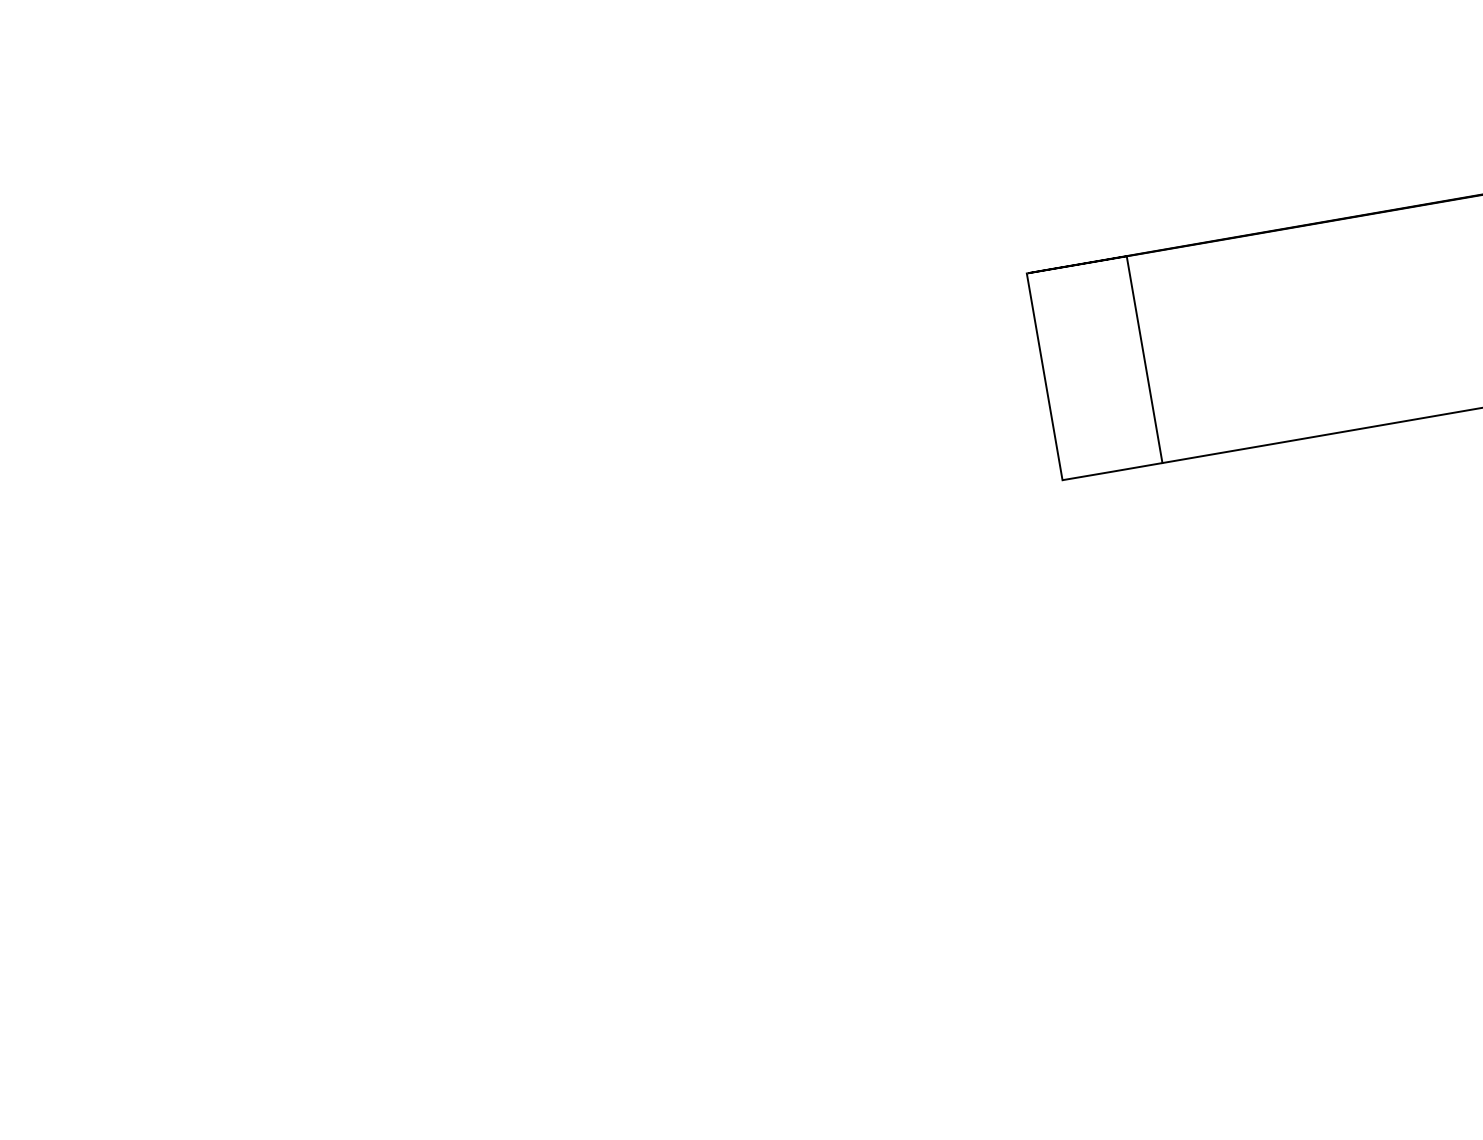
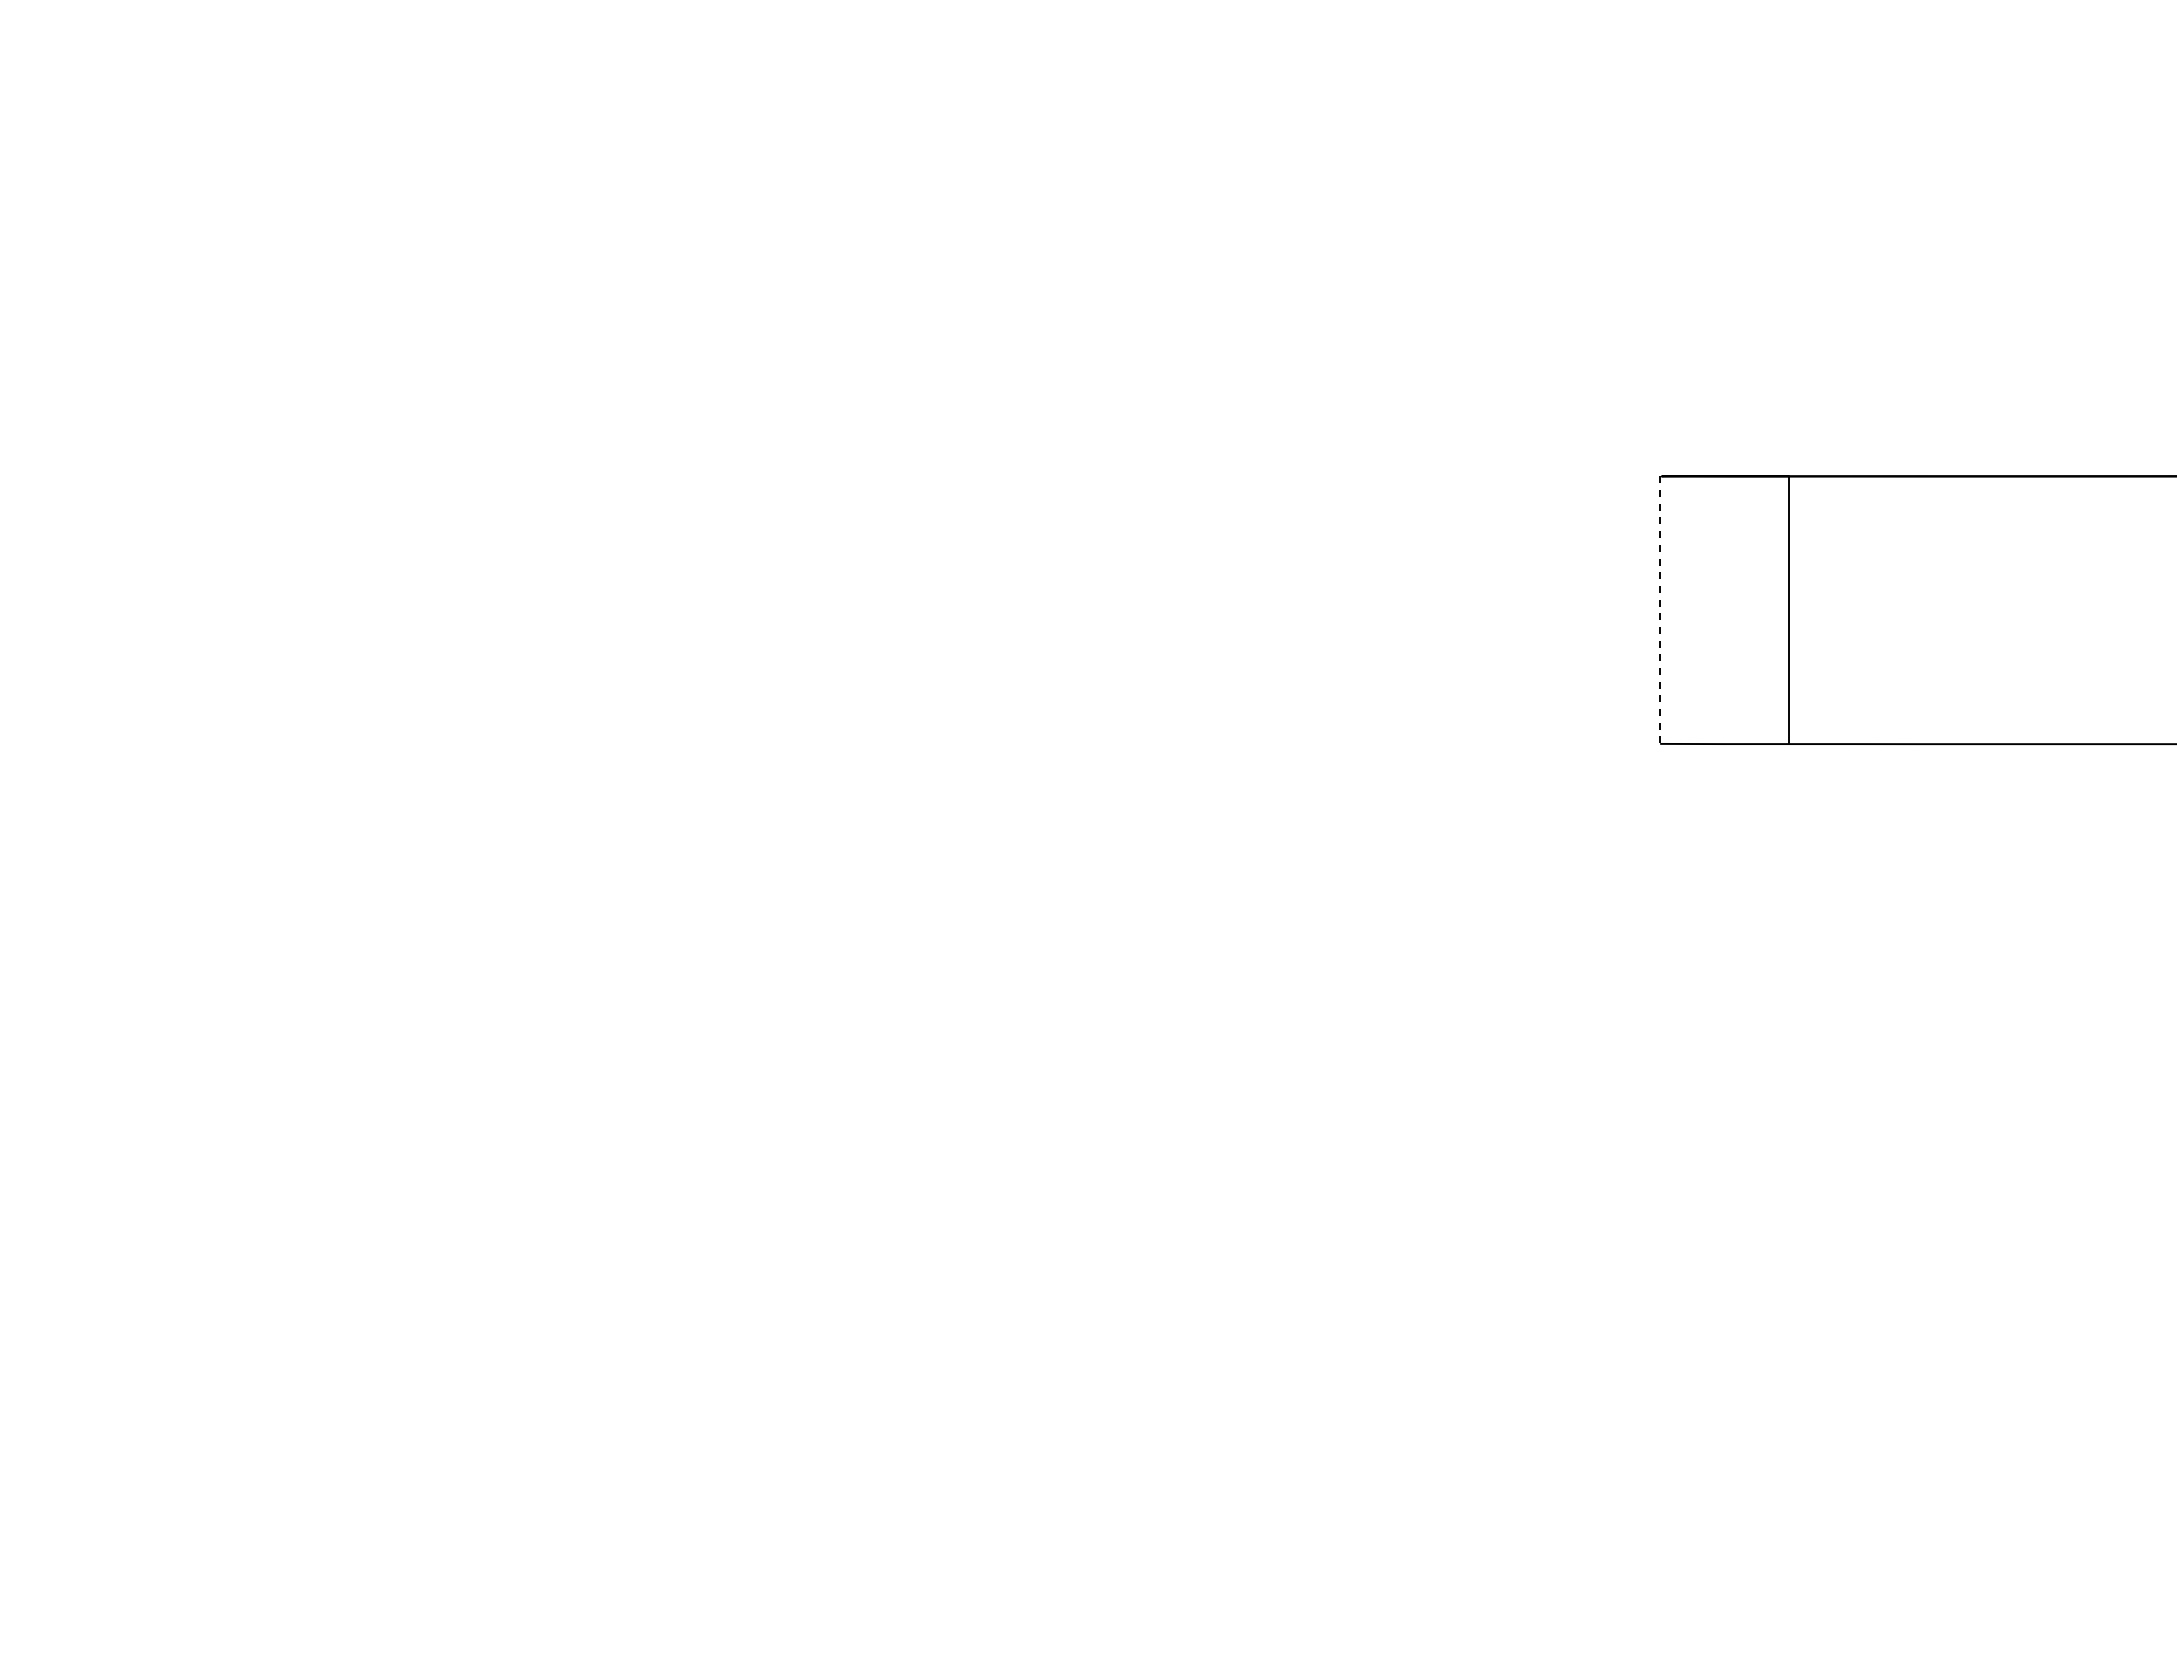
line: (1044, 377) -> (1660, 610), solid -> dashed

